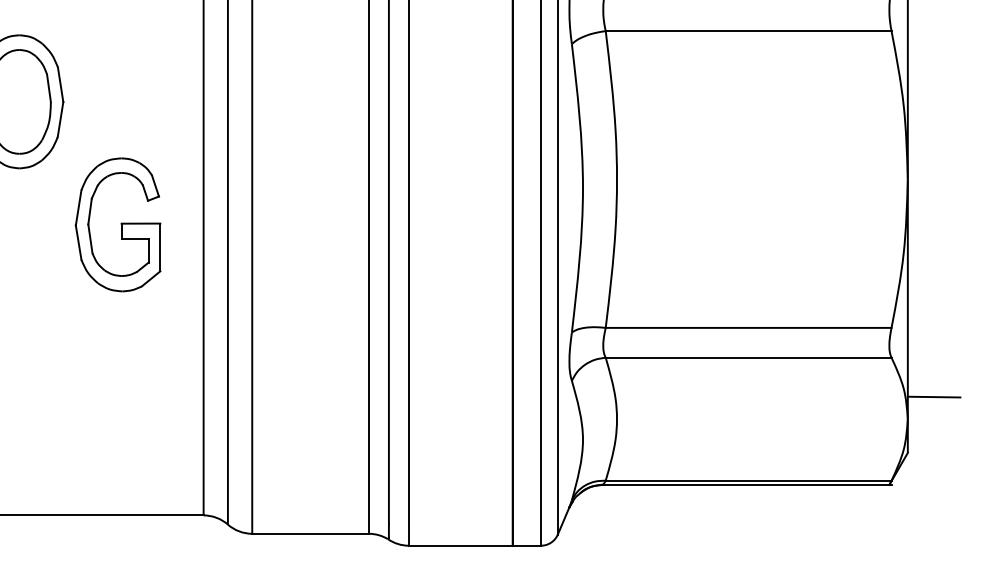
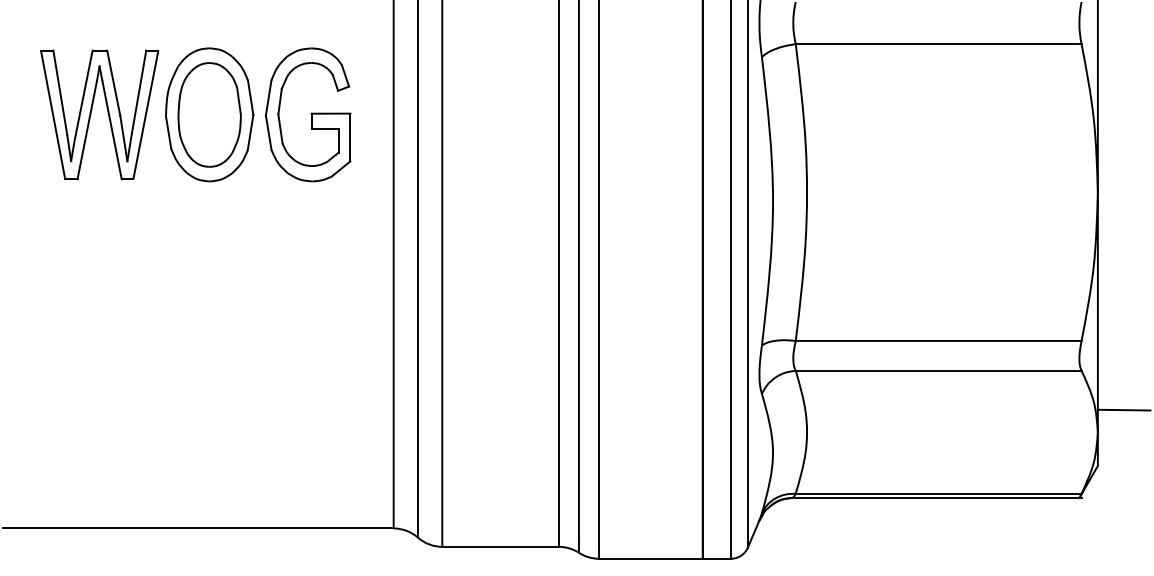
part: (117, 224) -> (307, 114), moved

